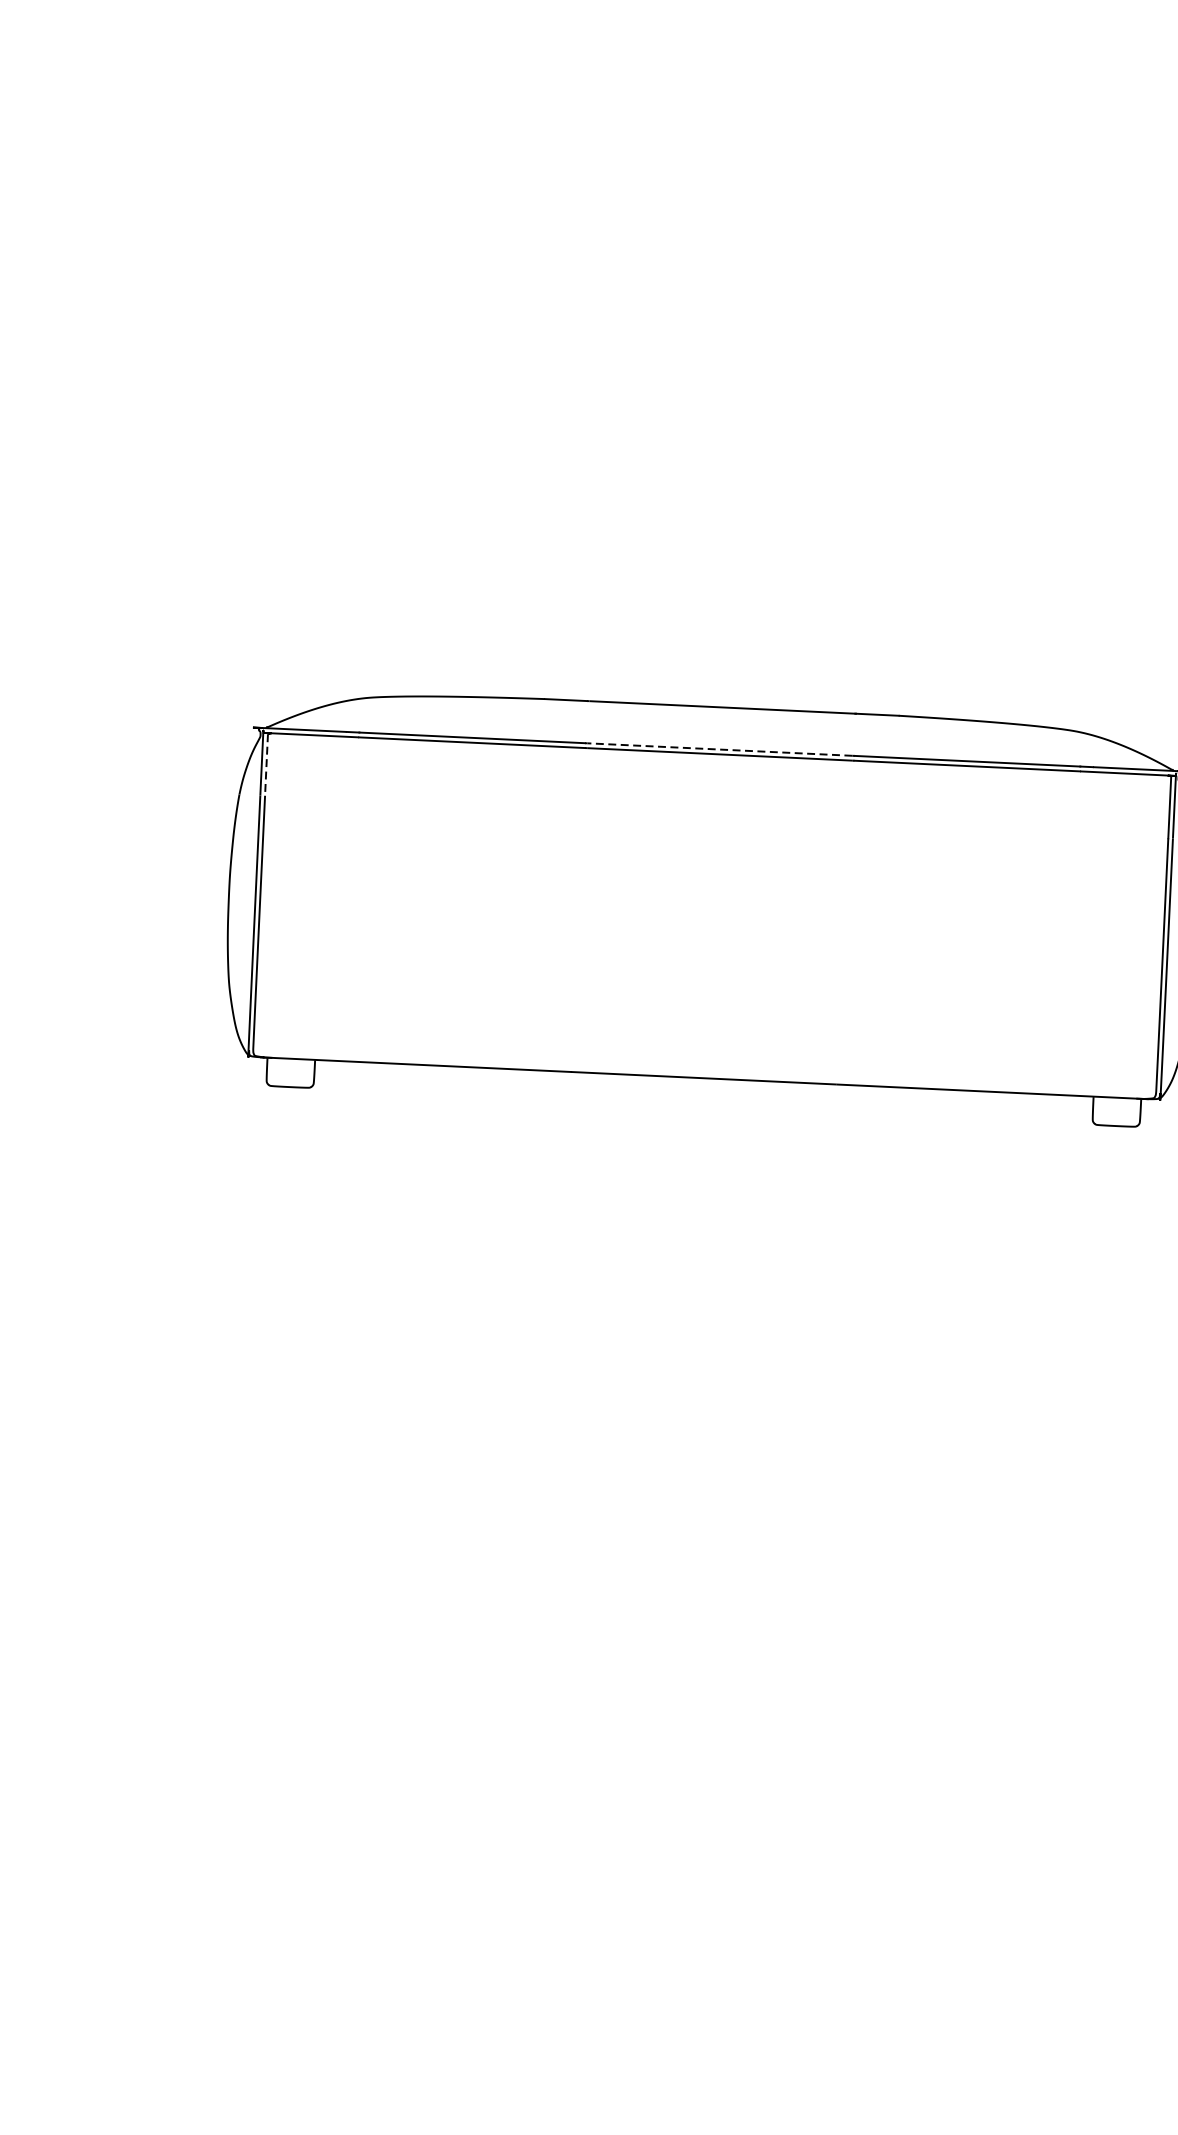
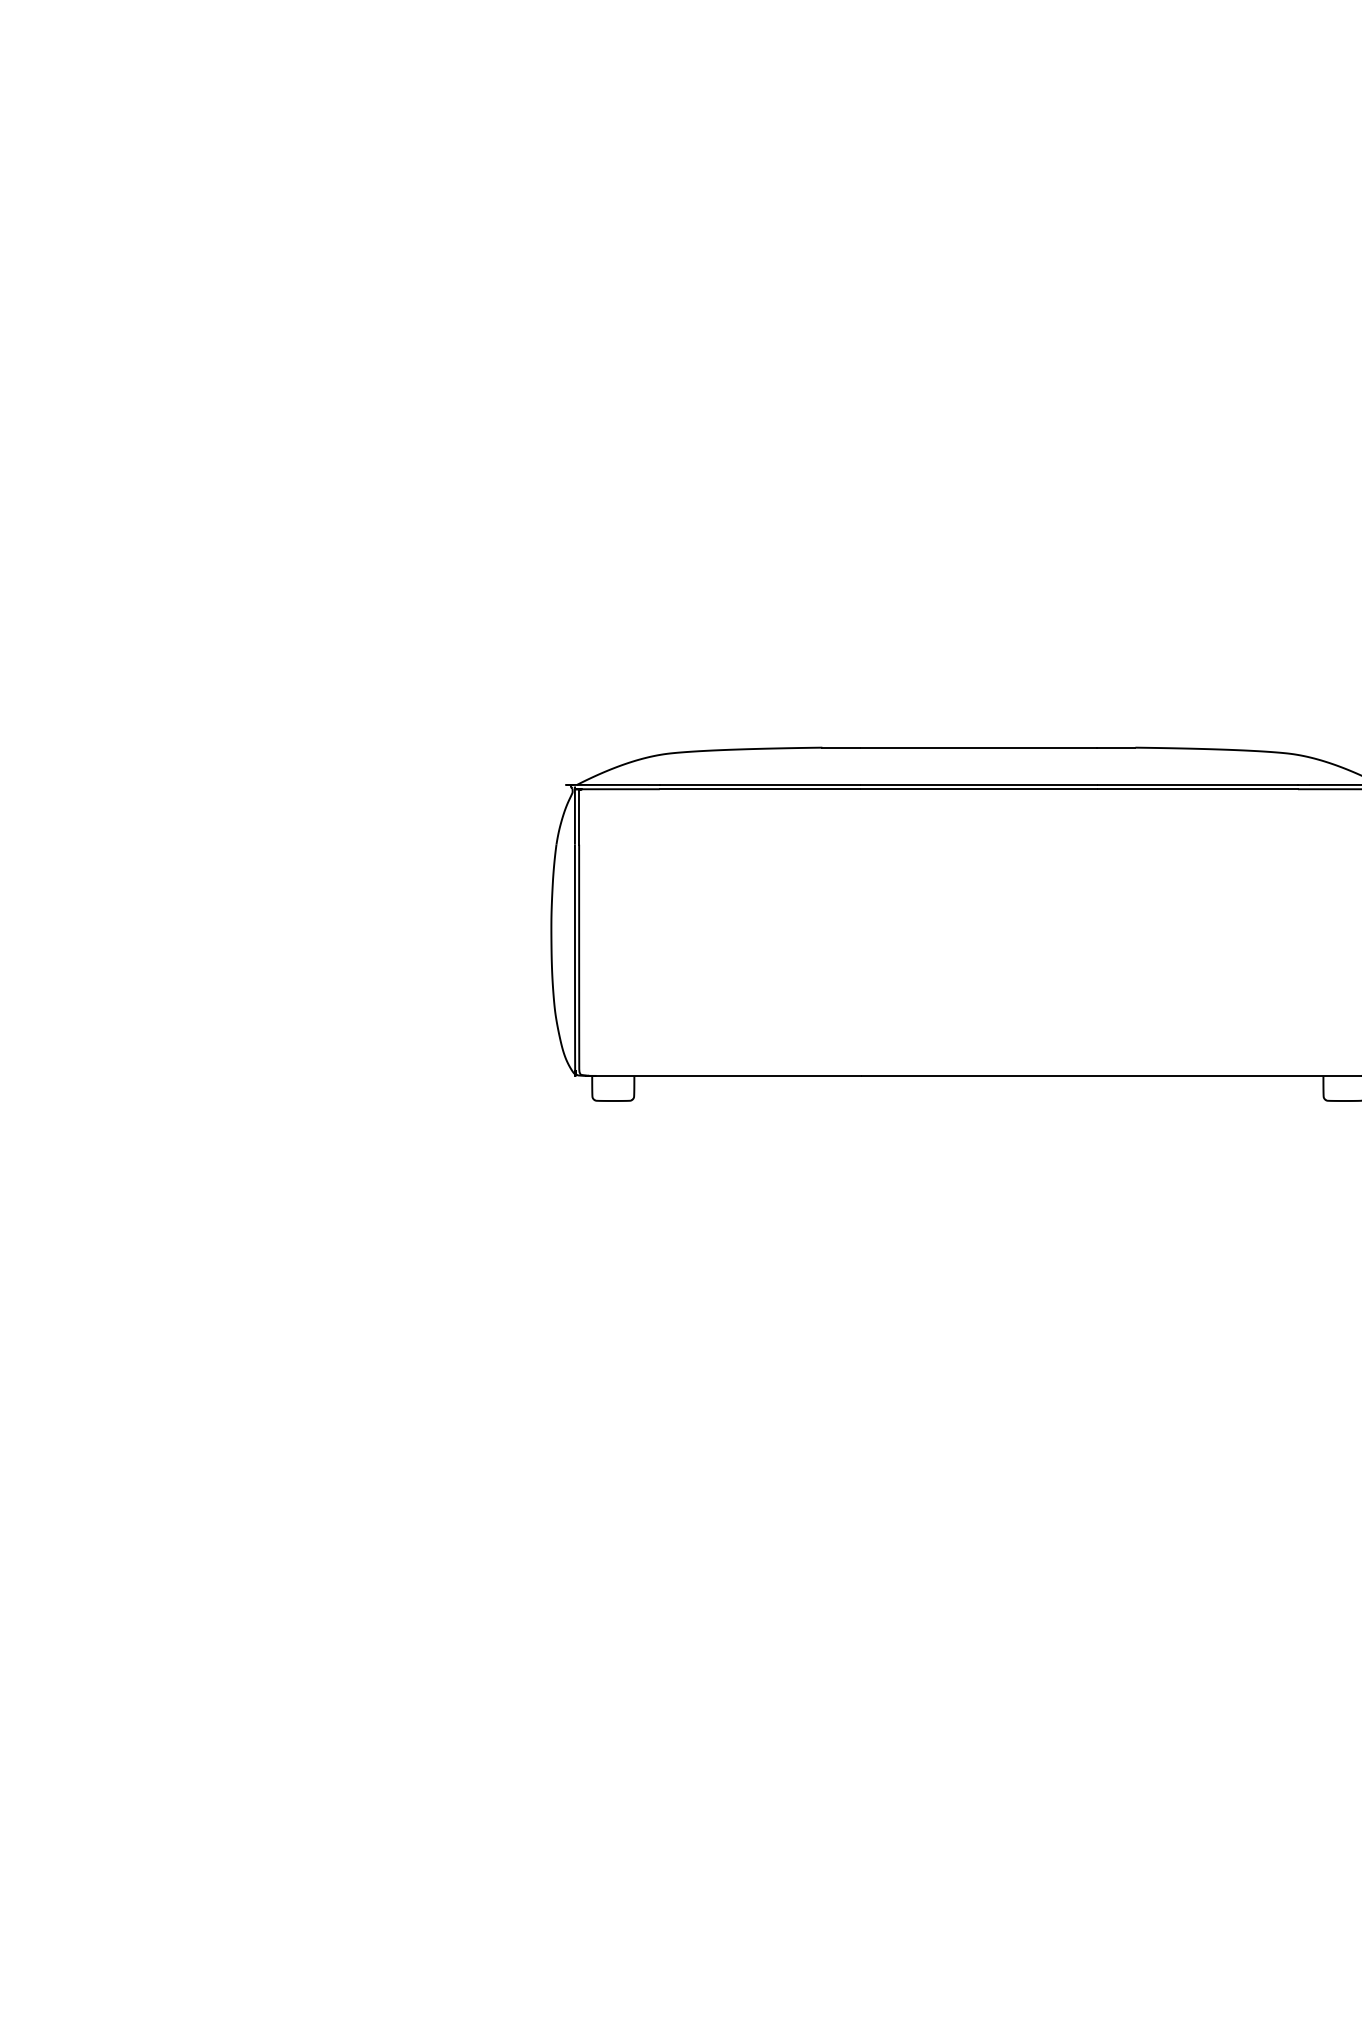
line: (719, 749) -> (978, 784), dashed -> solid
line: (266, 766) -> (579, 818), dashed -> solid

